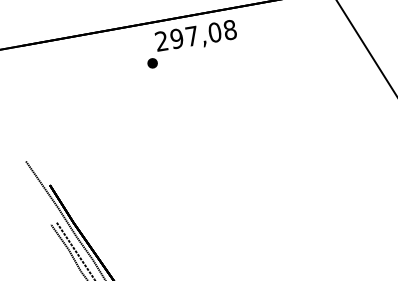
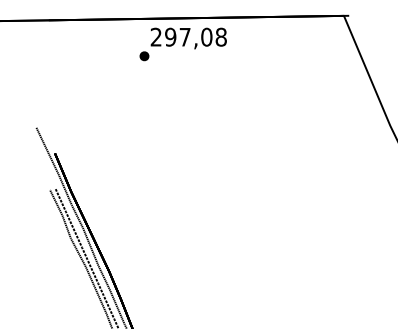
text: (190, 44) -> (182, 44), moved

